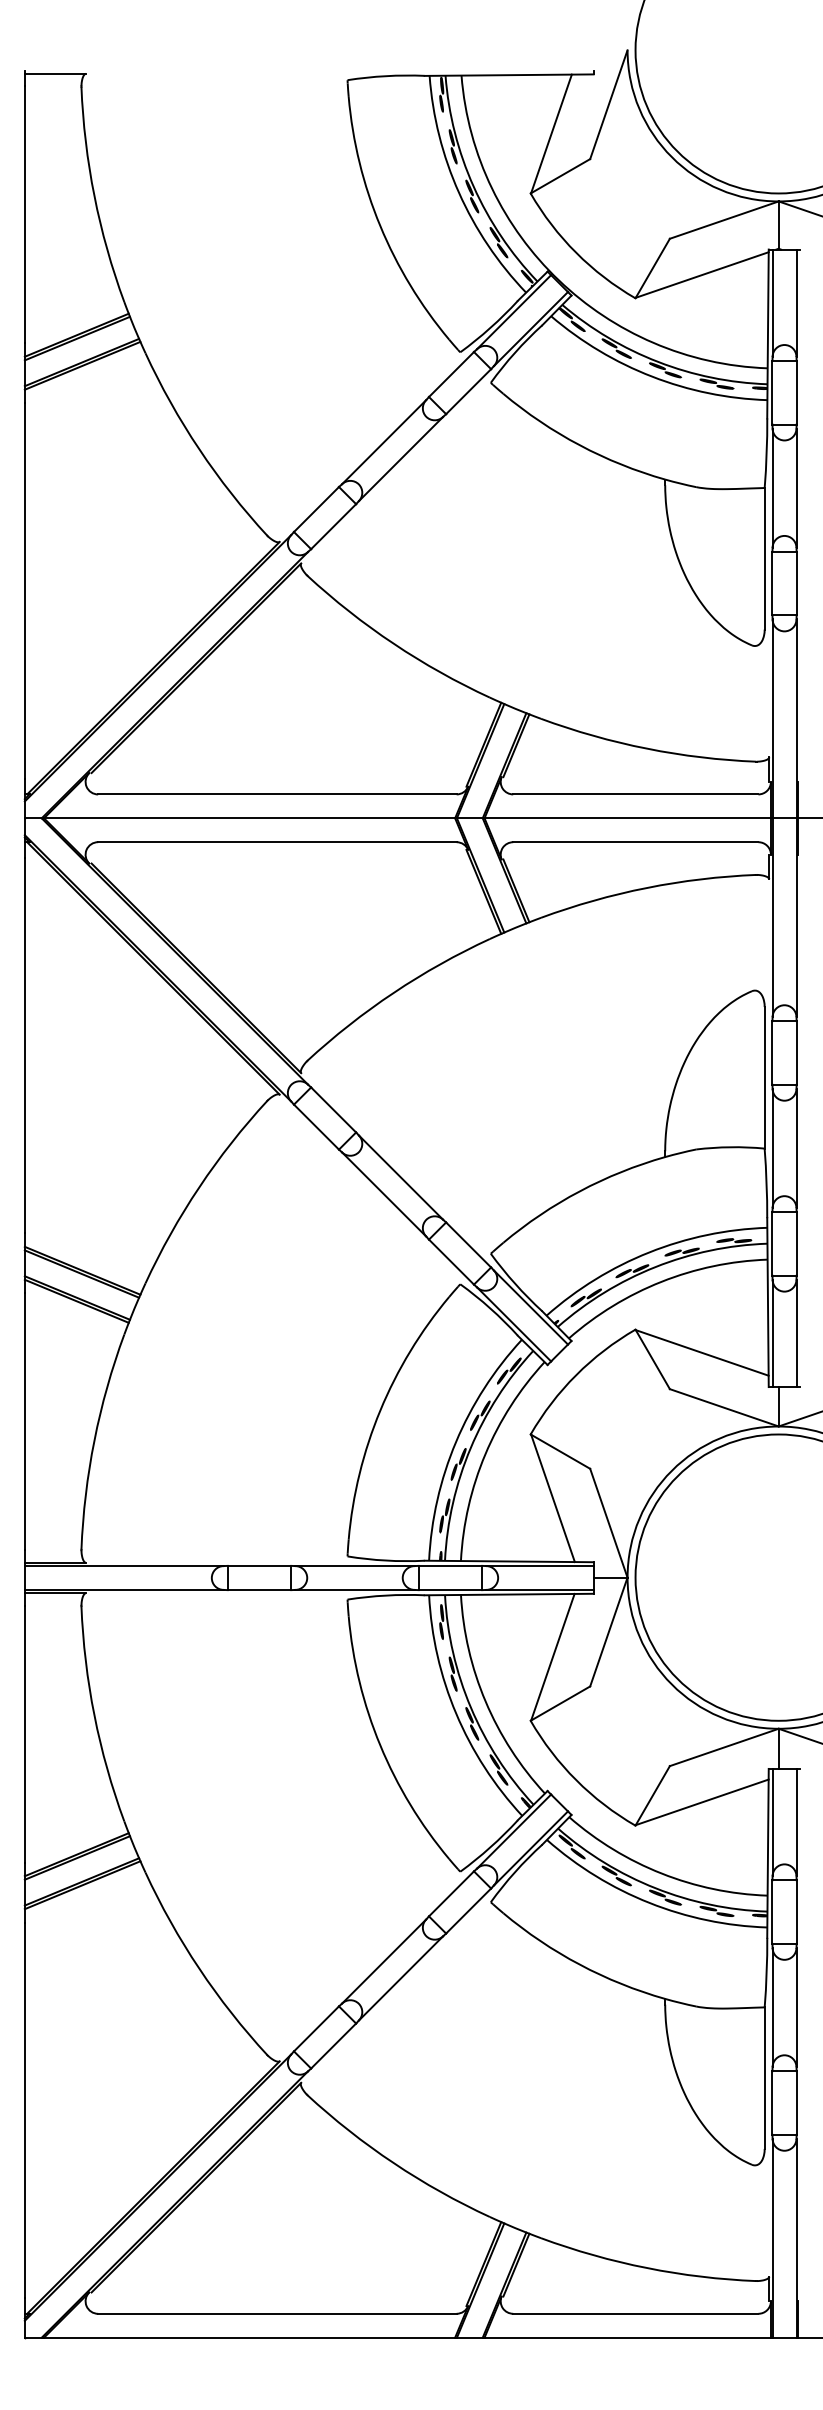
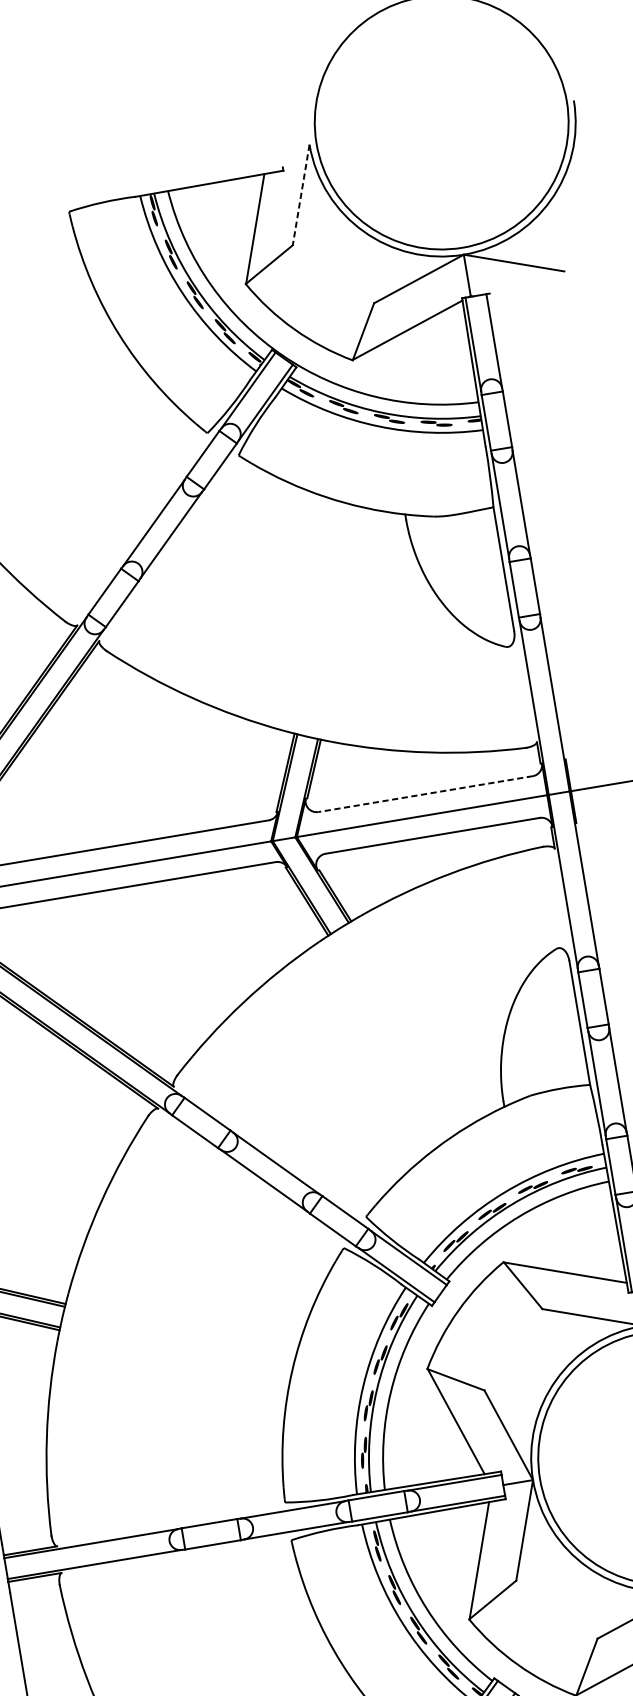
line: (608, 104) -> (300, 194), solid -> dashed
line: (635, 794) -> (425, 794), solid -> dashed

